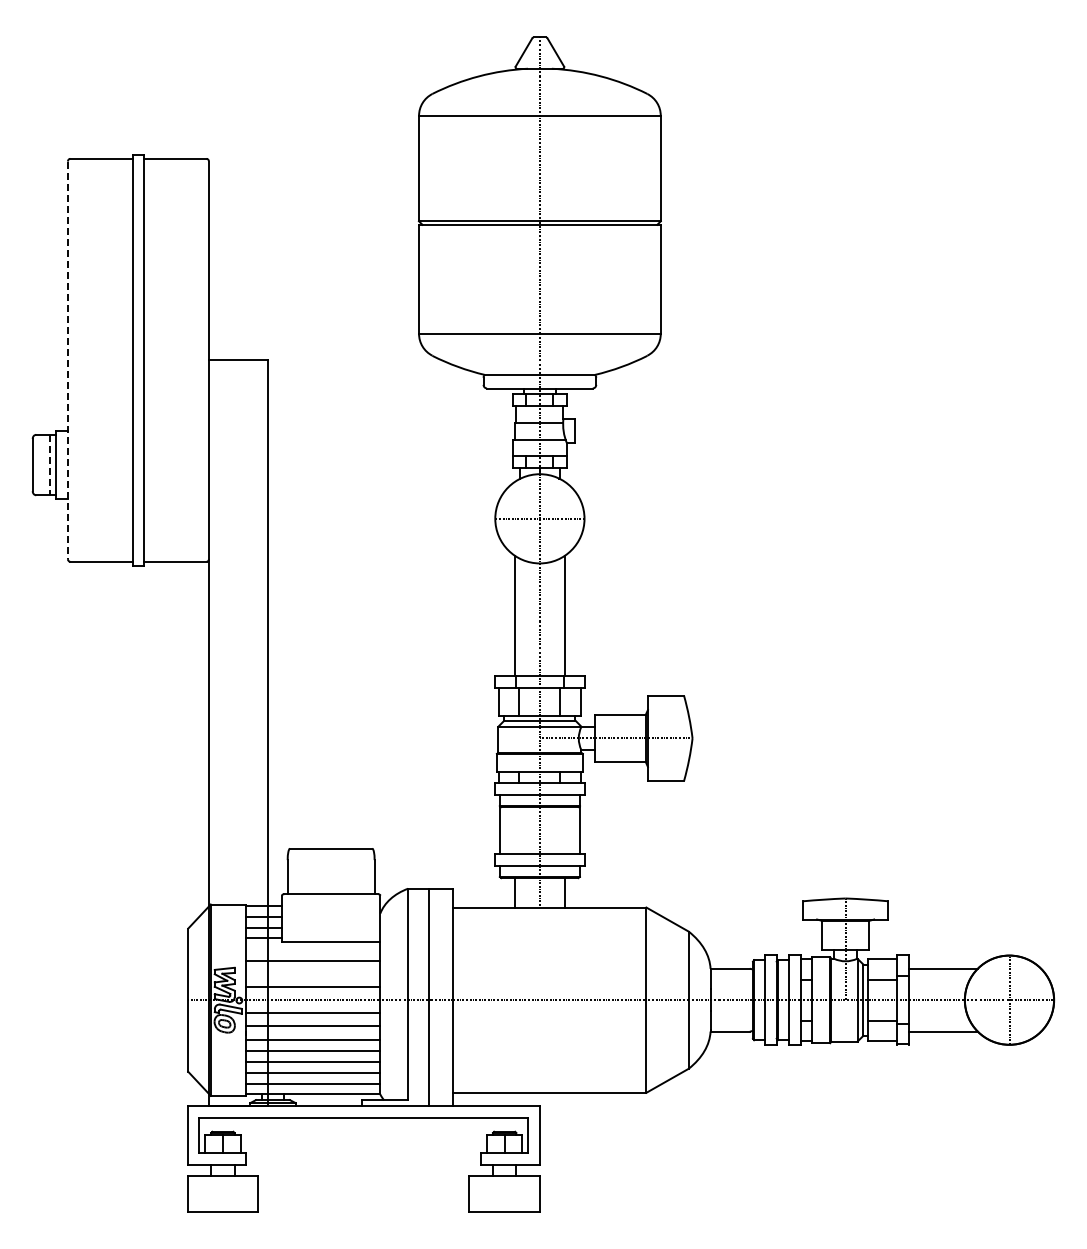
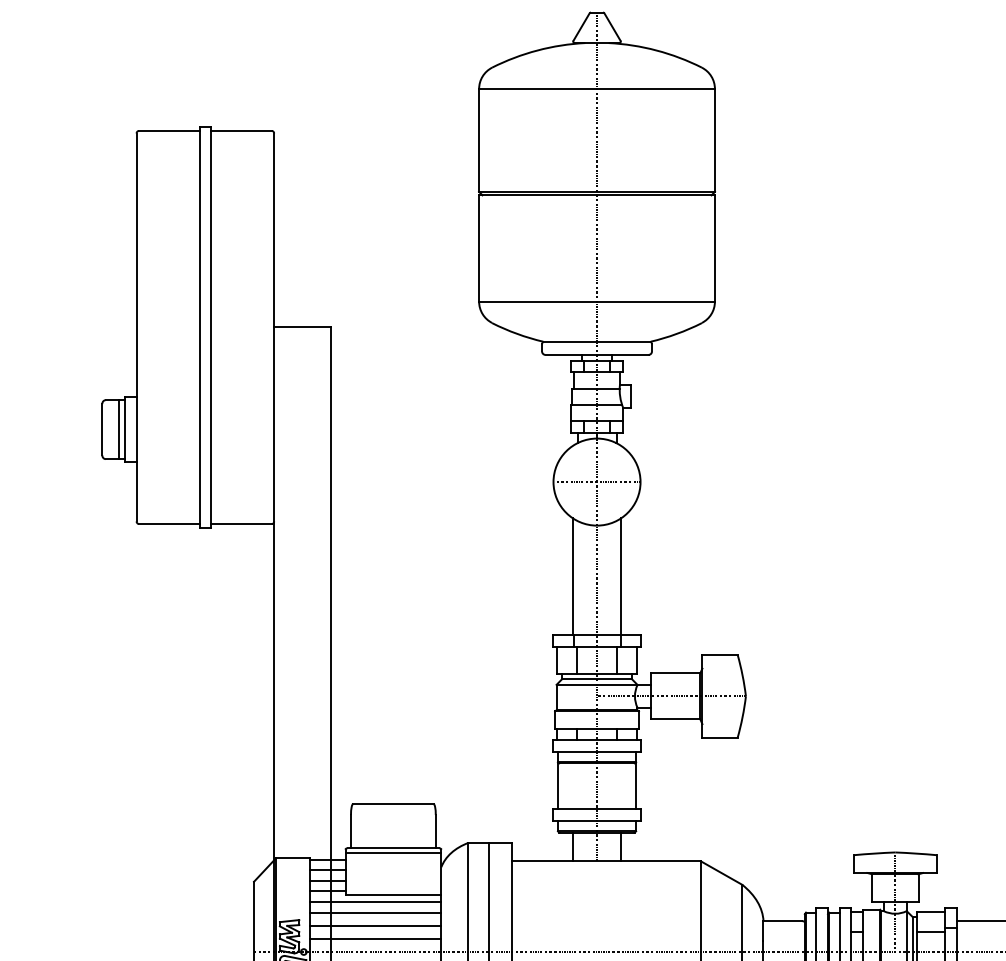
line: (67, 360) -> (136, 327), dashed -> solid
line: (50, 465) -> (119, 430), dashed -> solid
line: (331, 899) -> (393, 853), added
line: (312, 949) -> (375, 902), added
line: (312, 973) -> (375, 925), added

